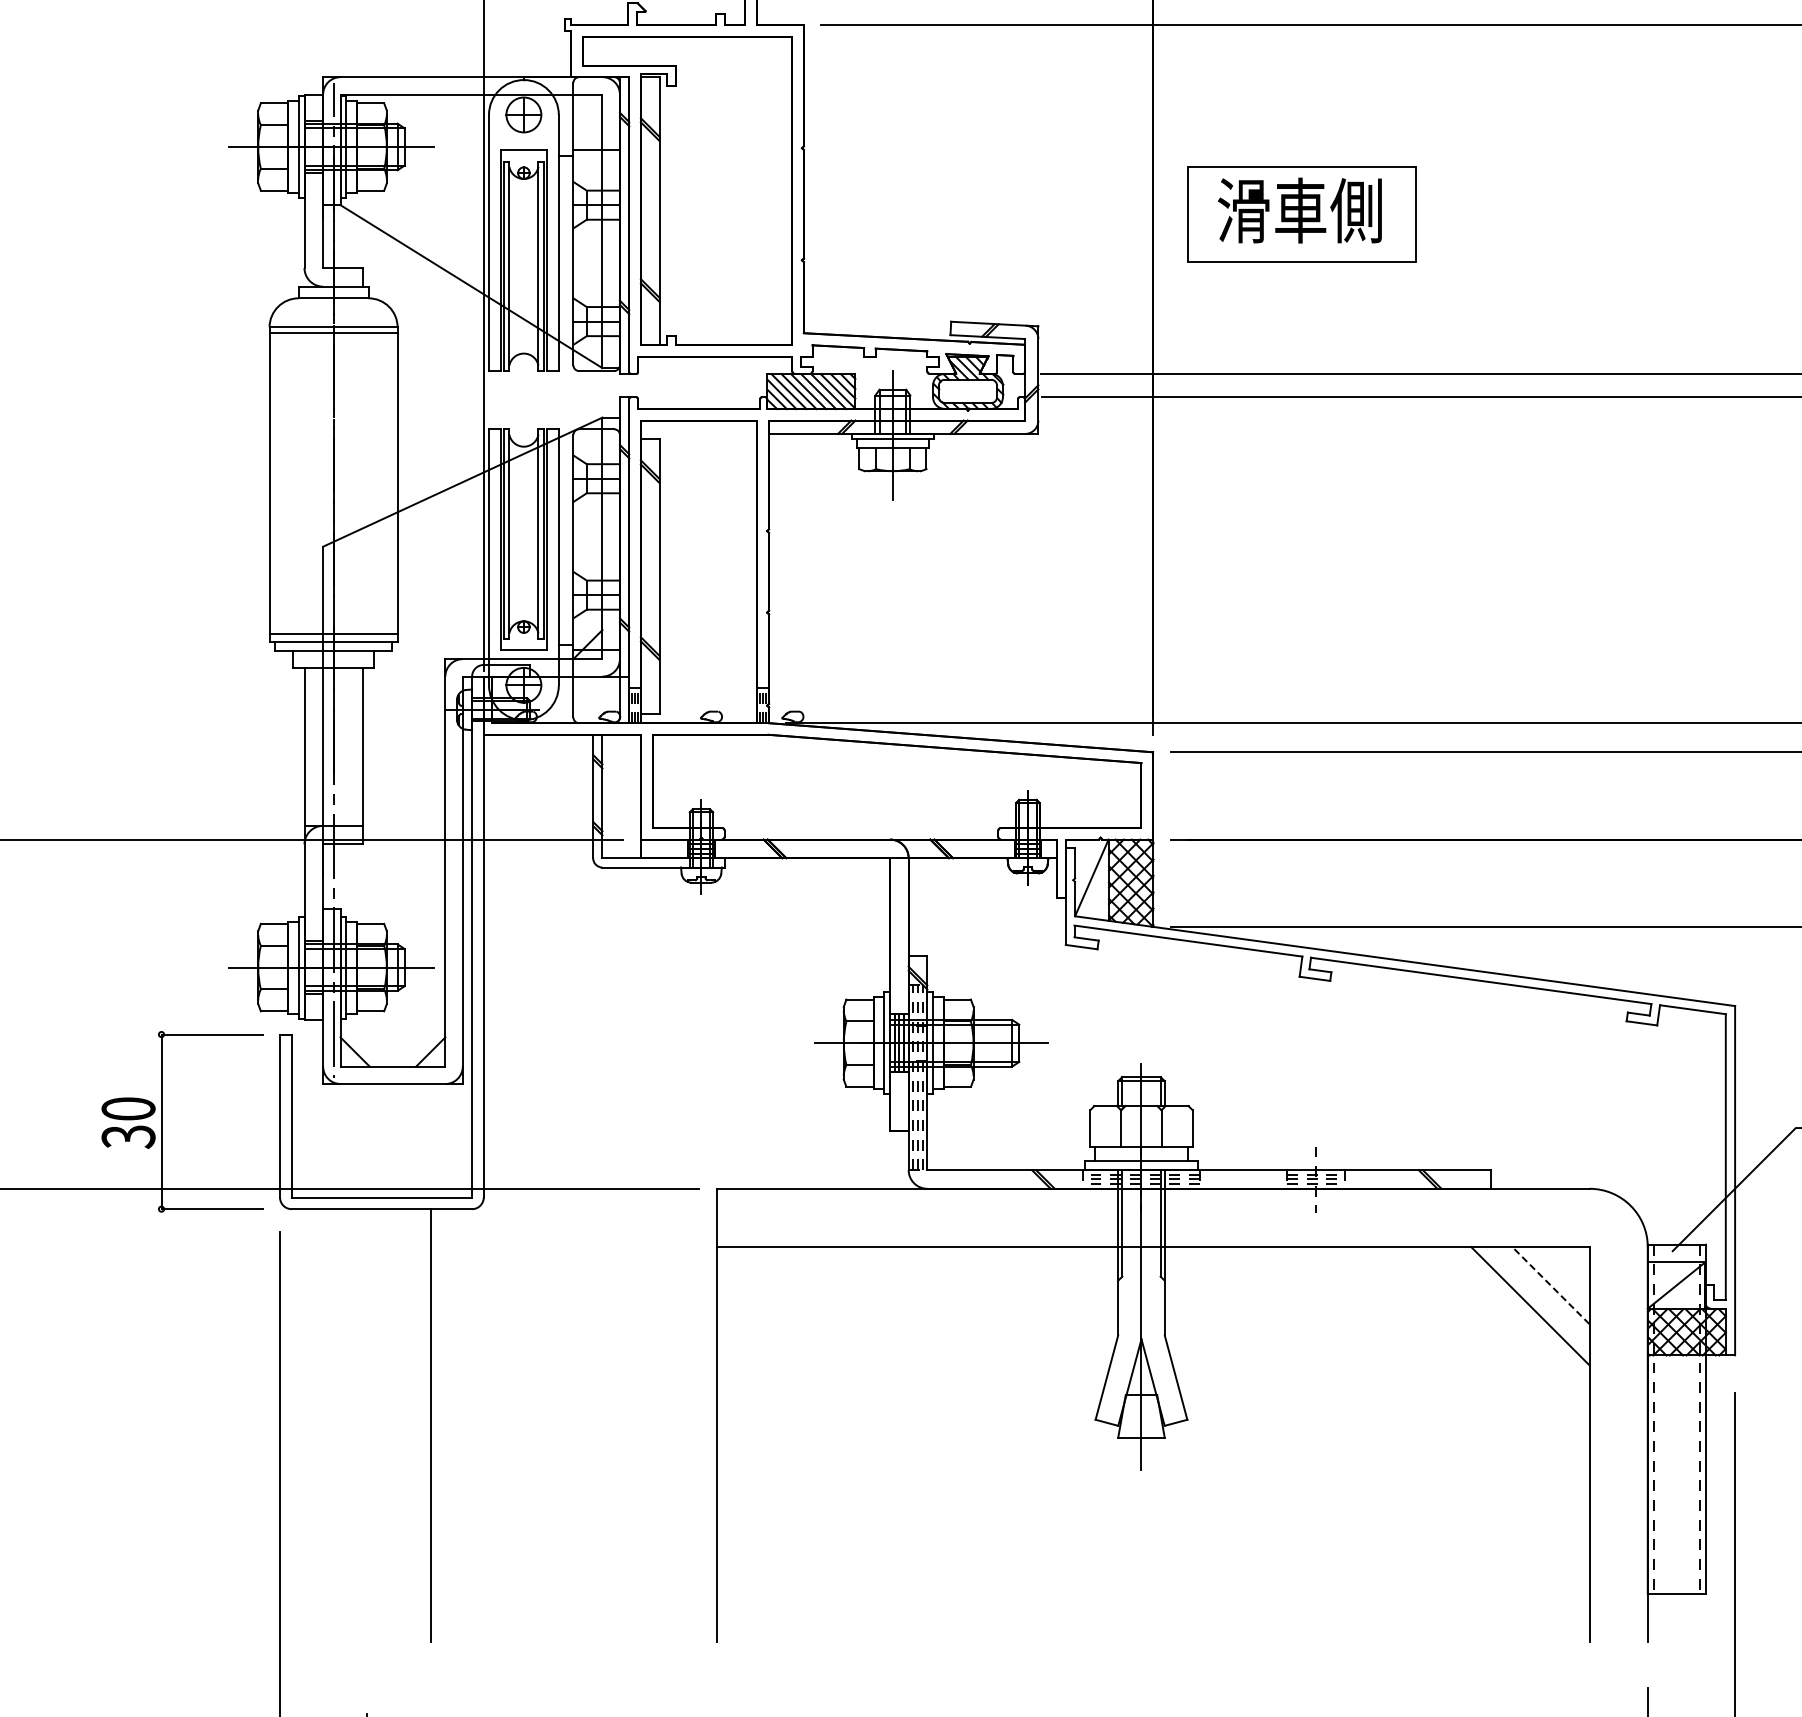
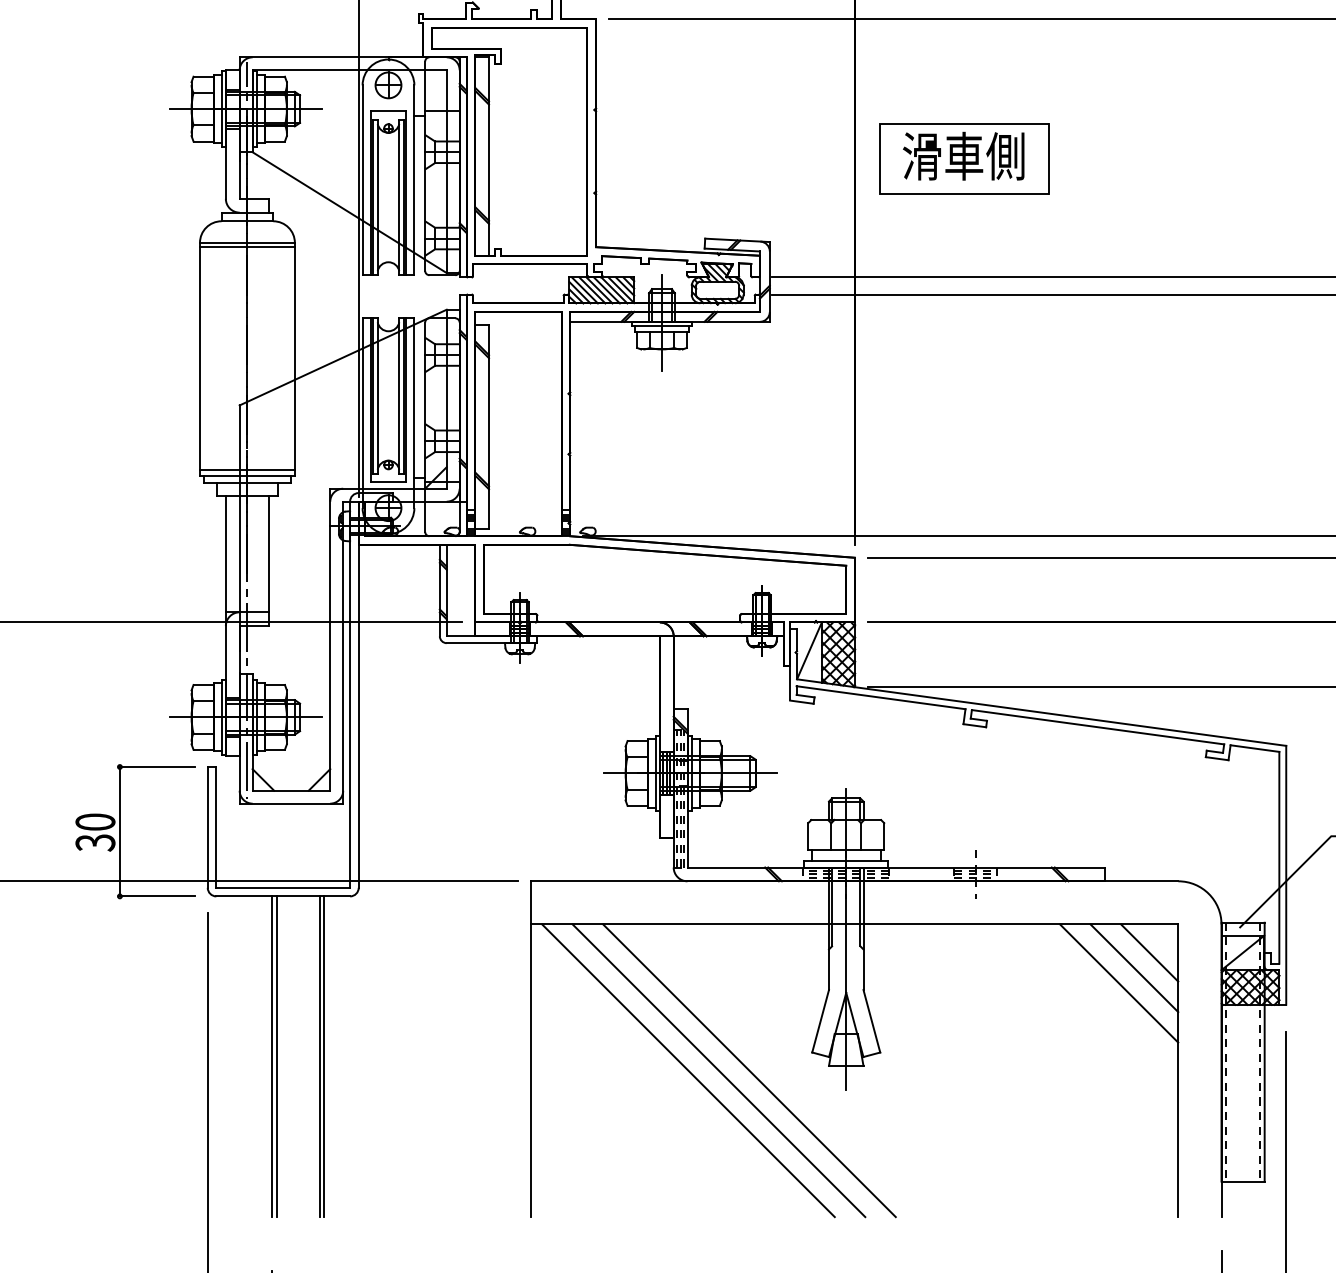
line: (1550, 1285) -> (1149, 952), dashed -> solid
line: (1509, 1326) -> (1119, 983), added
line: (367, 1425) -> (272, 1056), added
line: (373, 1425) -> (277, 1056), added
line: (437, 1425) -> (324, 1056), added
line: (928, 1443) -> (688, 1070), added
line: (969, 1443) -> (718, 1070), added
line: (1010, 1443) -> (749, 1070), added

